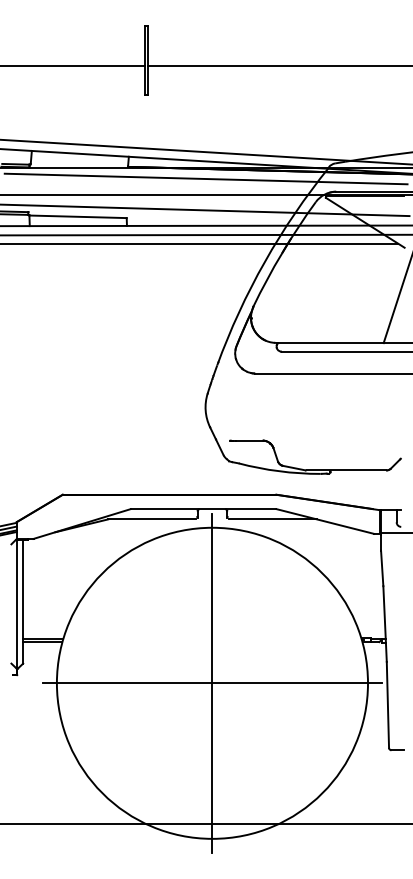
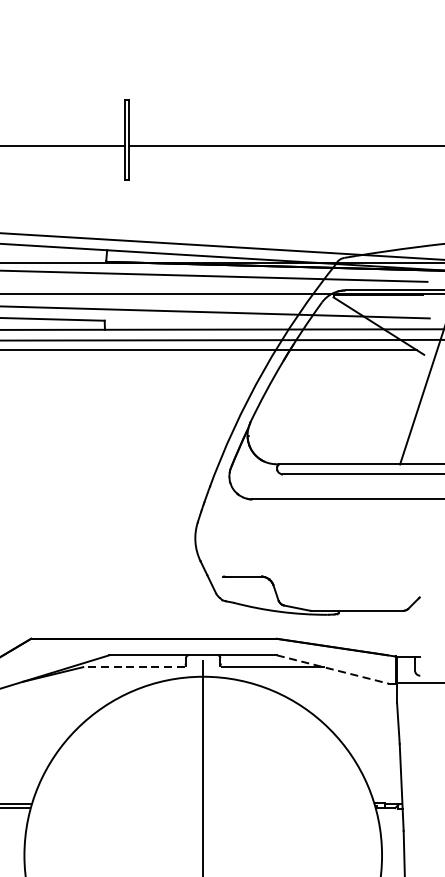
line: (151, 519) -> (133, 667), solid -> dashed
line: (325, 521) -> (333, 669), solid -> dashed
line: (212, 683) -> (203, 855), removed

